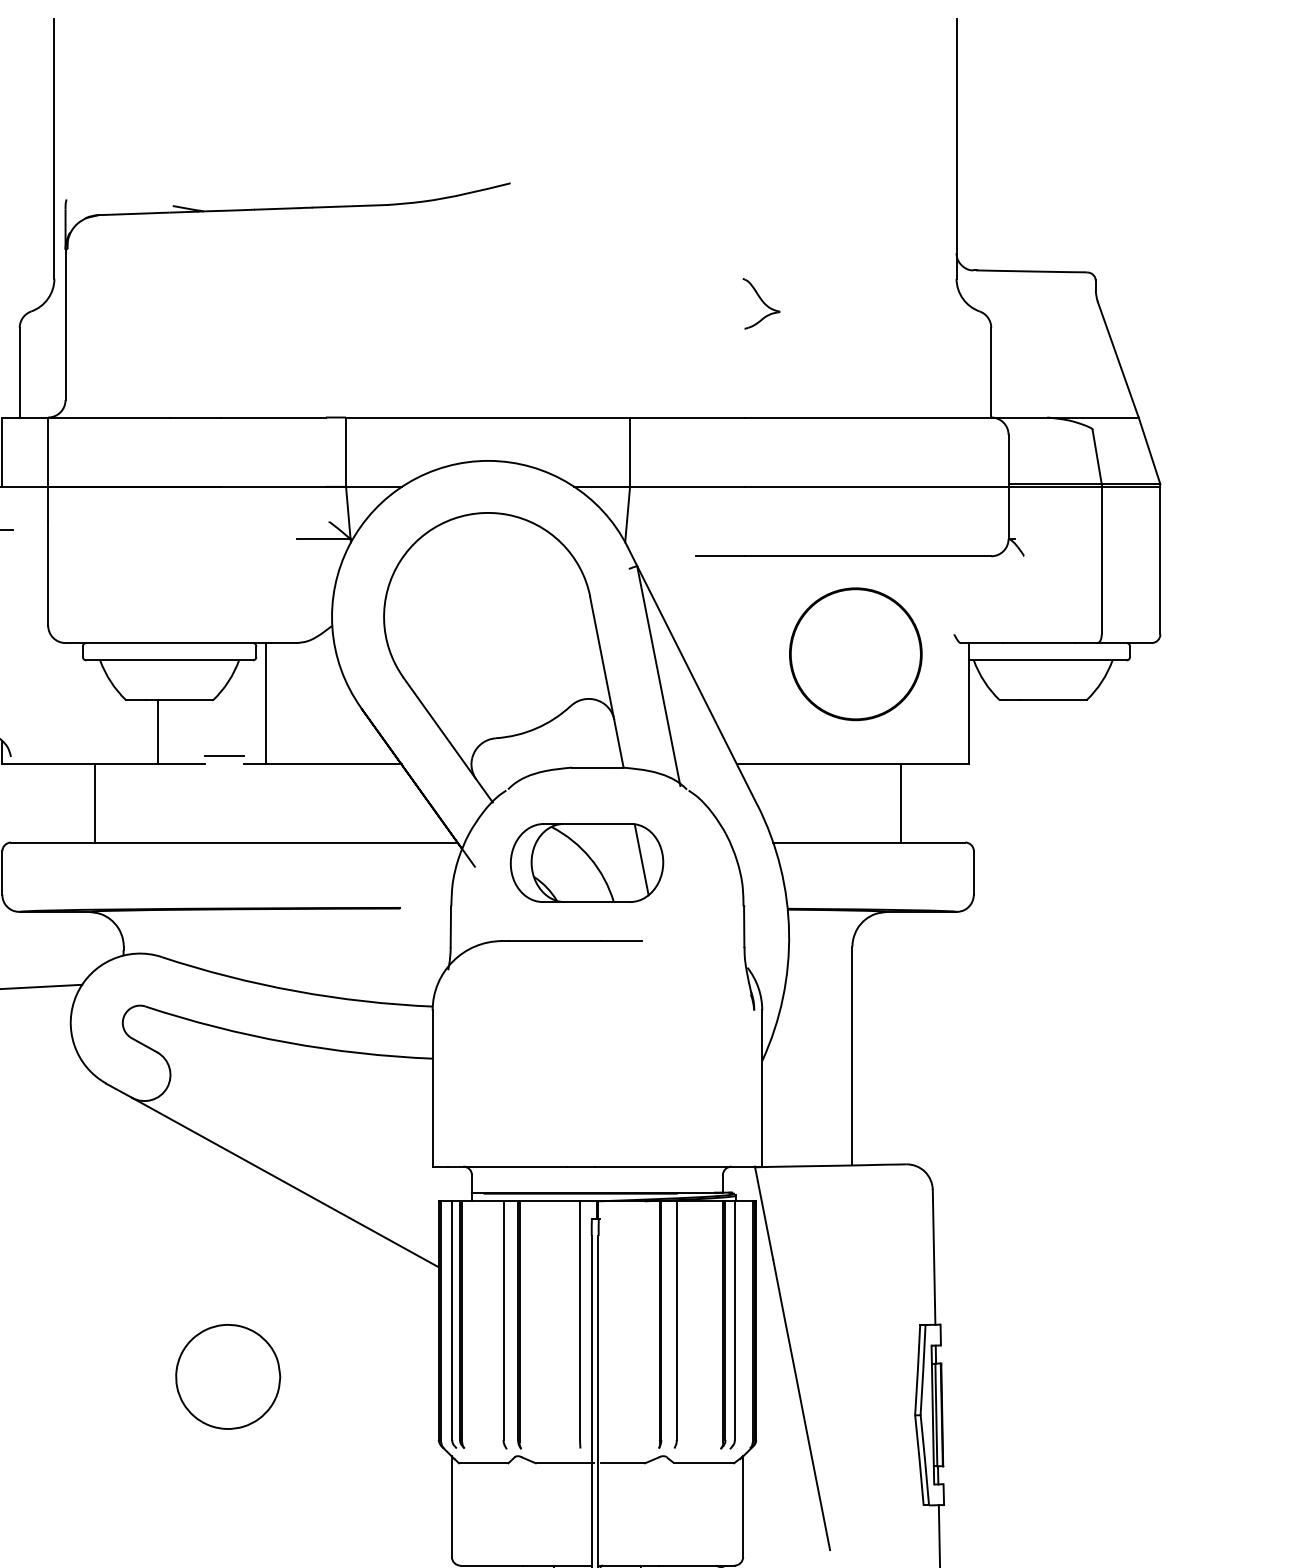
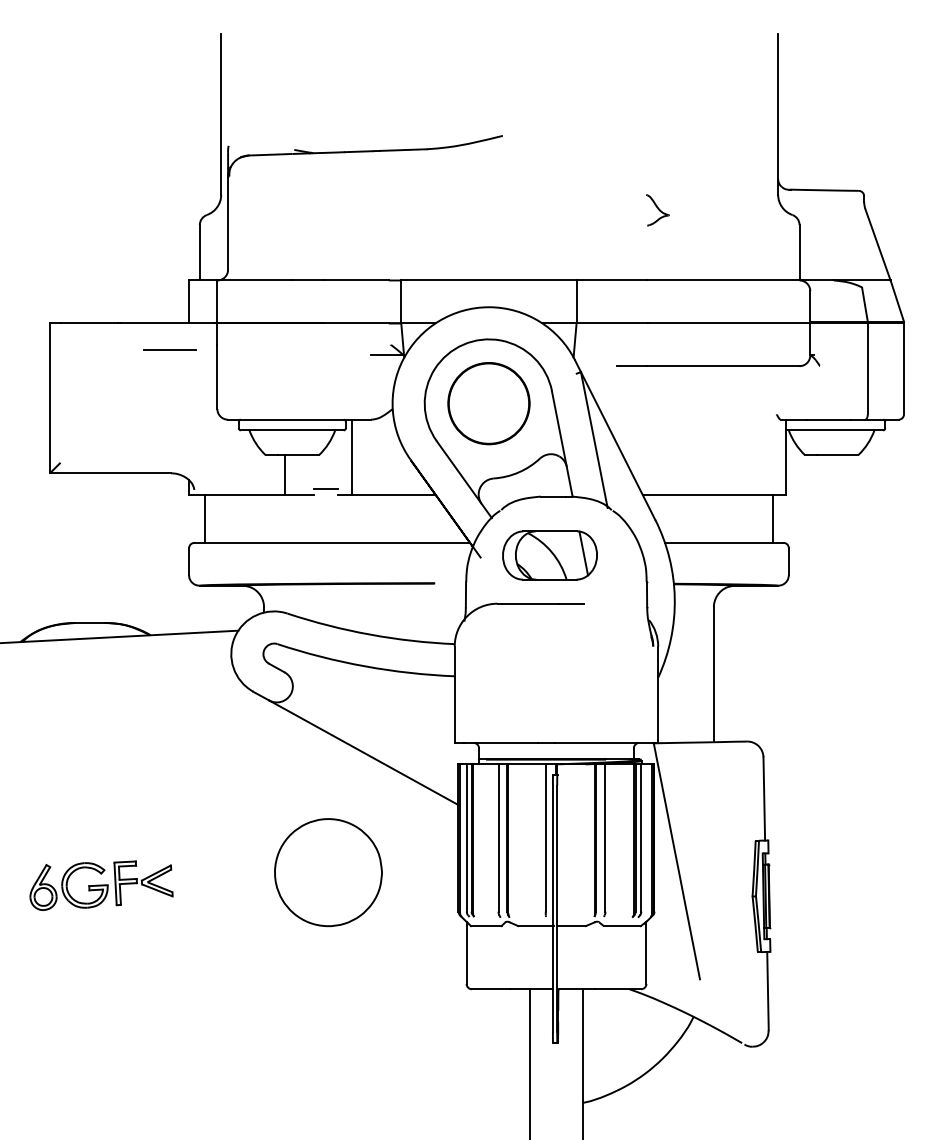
circle: (855, 654) -> (488, 403), moved
line: (95, 803) -> (205, 518), moved
line: (900, 803) -> (772, 518), moved
part: (228, 1376) -> (328, 872), size x1.67

